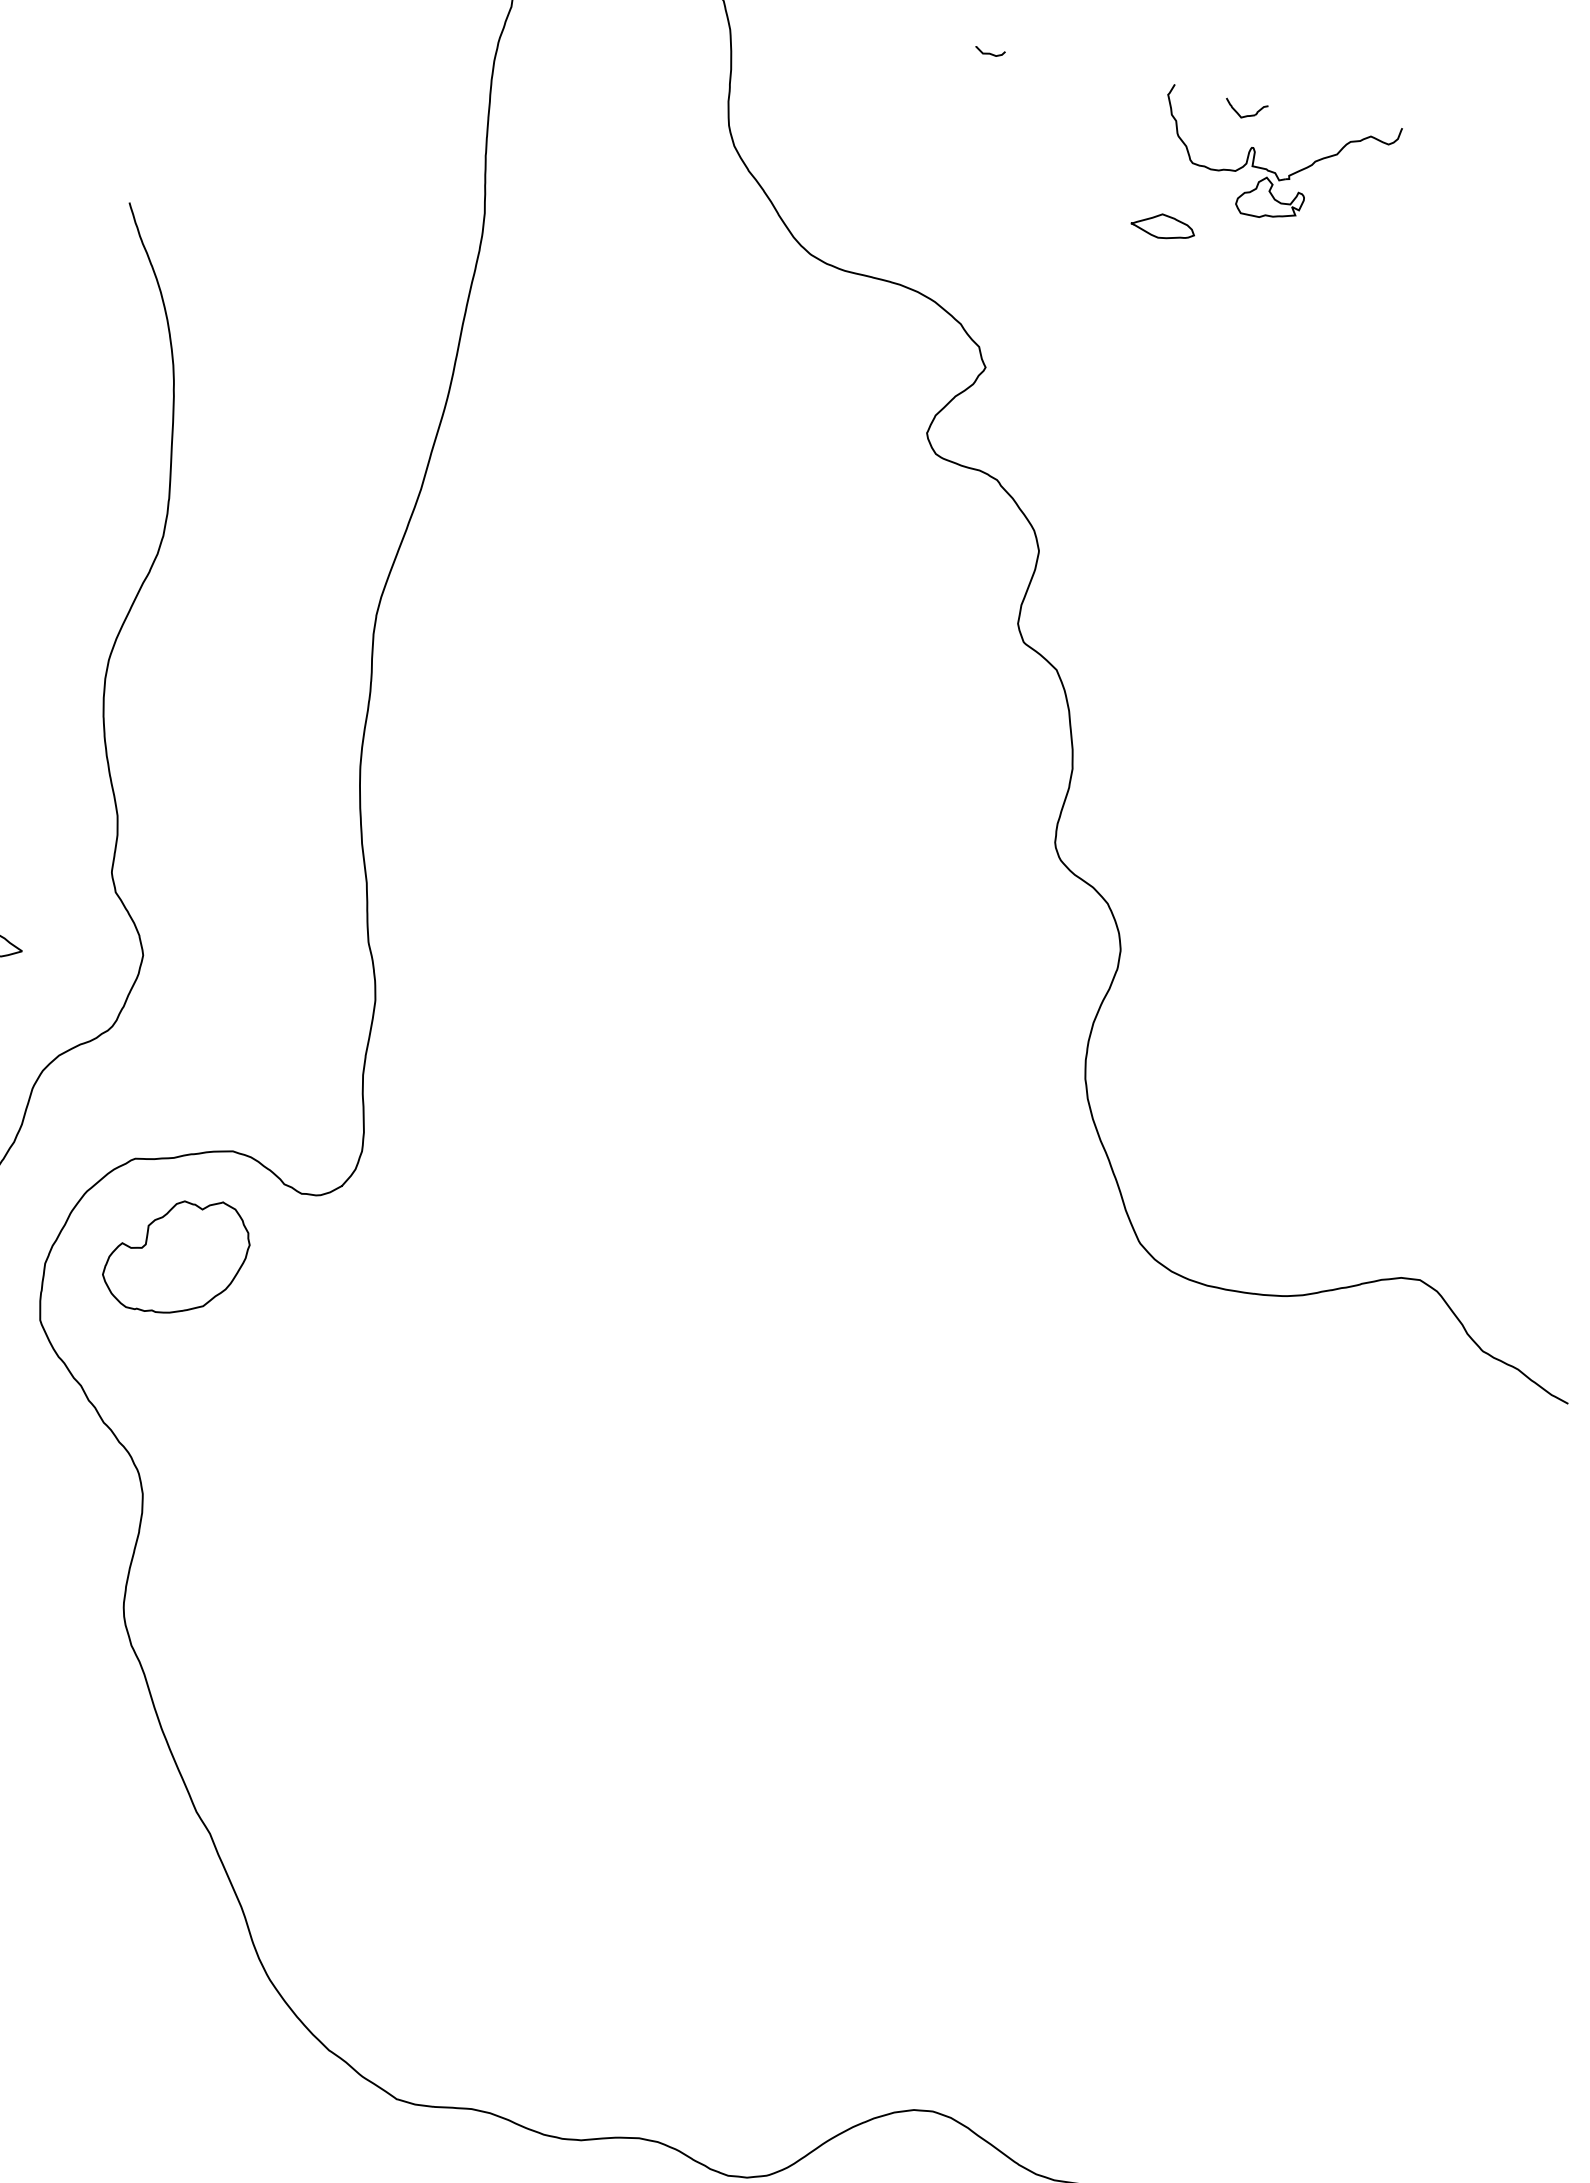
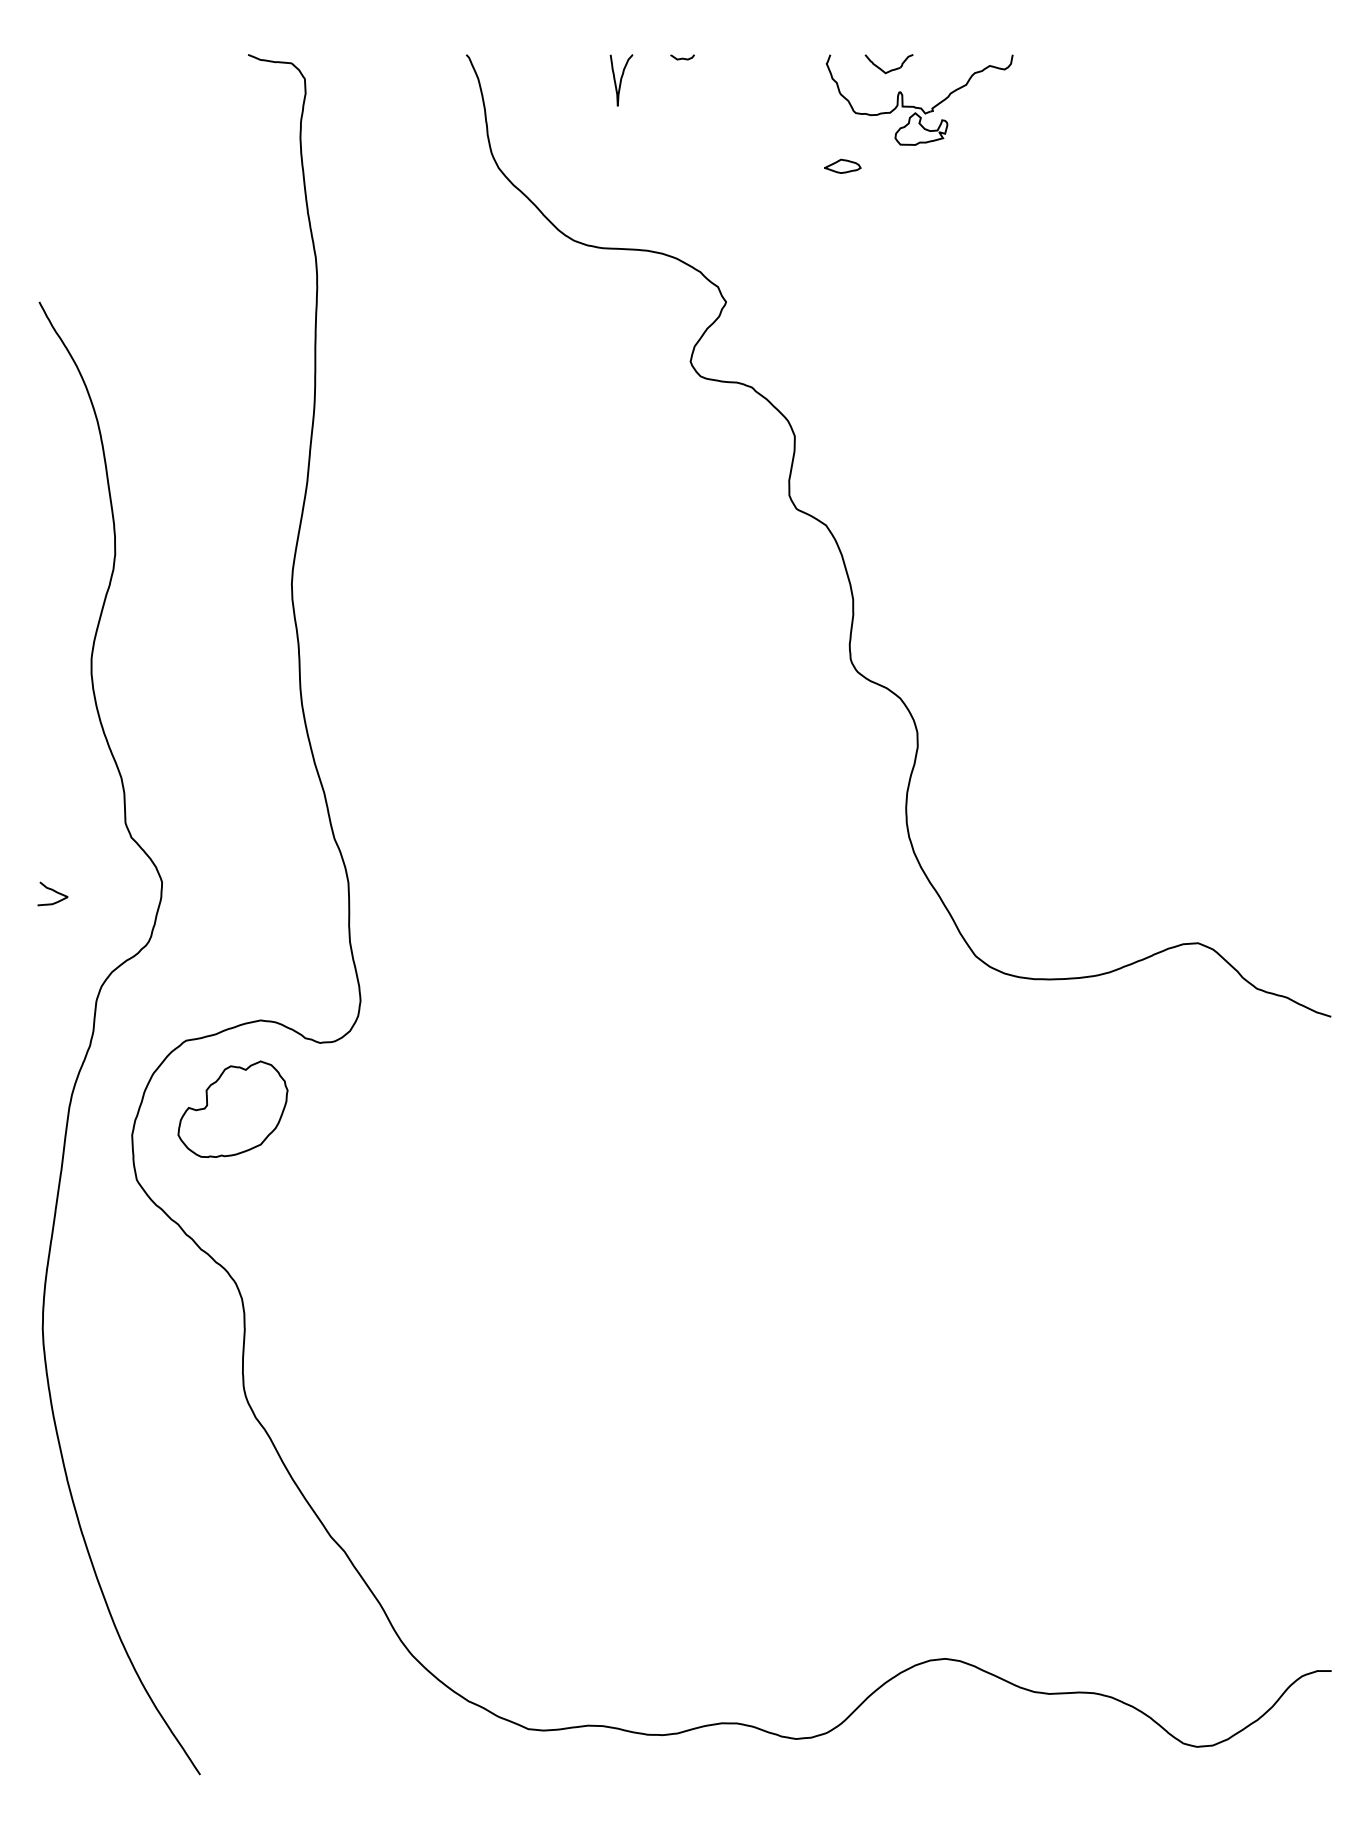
curve: (908, 66) -> (621, 80), added
part: (1245, 110) -> (888, 64), size x1.43
part: (1163, 225) -> (842, 165), size x0.71

